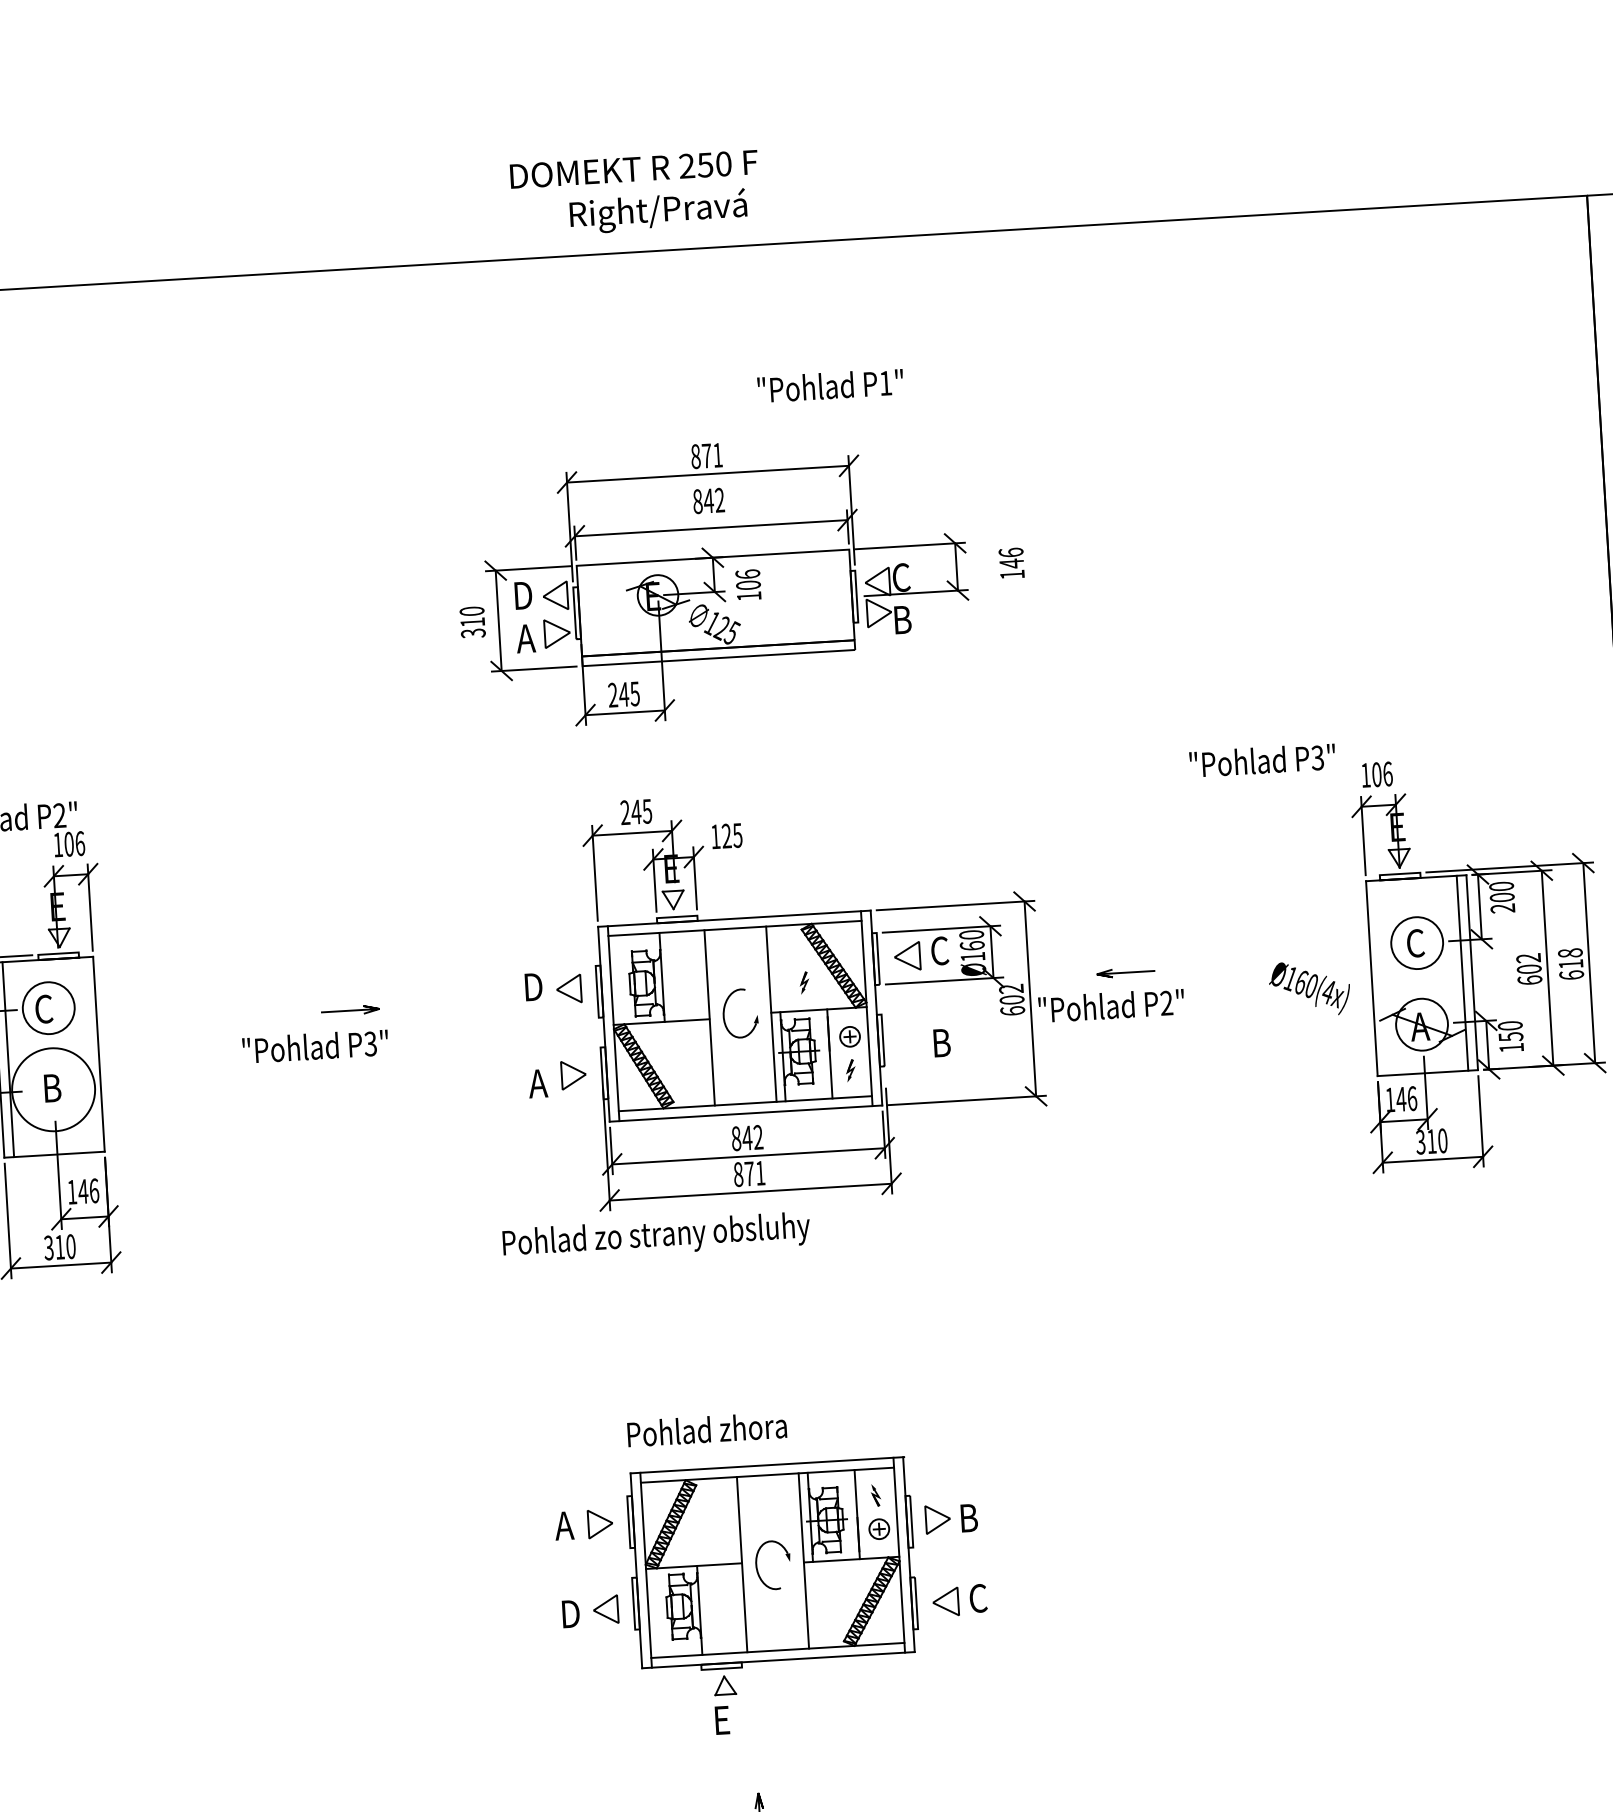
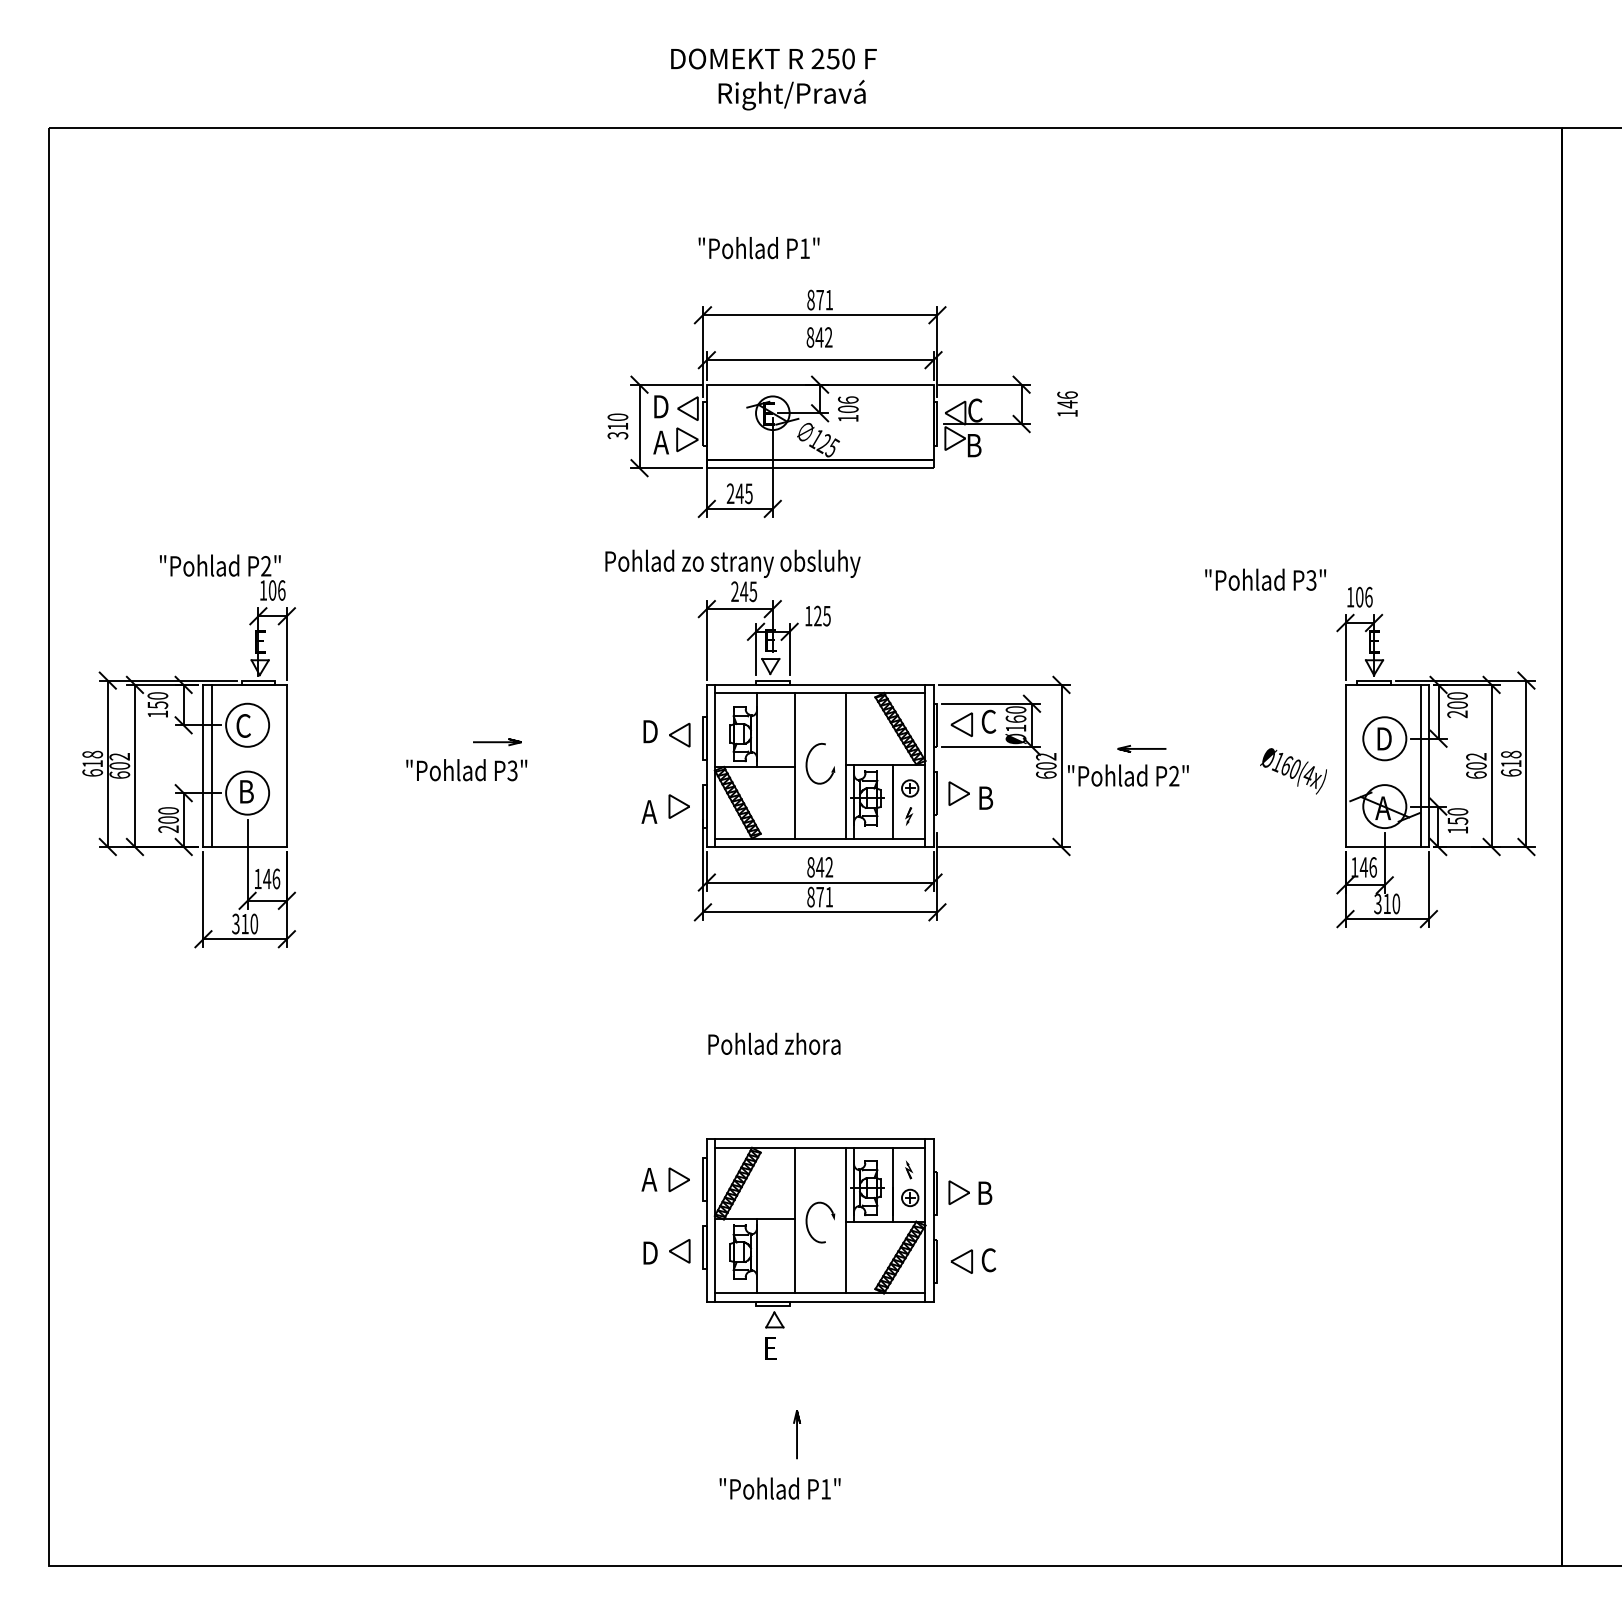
text: (829, 386) -> (758, 248), moved
text: (1415, 942) -> (1383, 738), C -> D
part: (804, 982) -> (875, 741), removed
part: (908, 1039) -> (958, 793), added
circle: (53, 1088) -> (247, 792), size x0.62
text: (655, 1236) -> (732, 563), moved
text: (707, 1429) -> (774, 1043), moved

